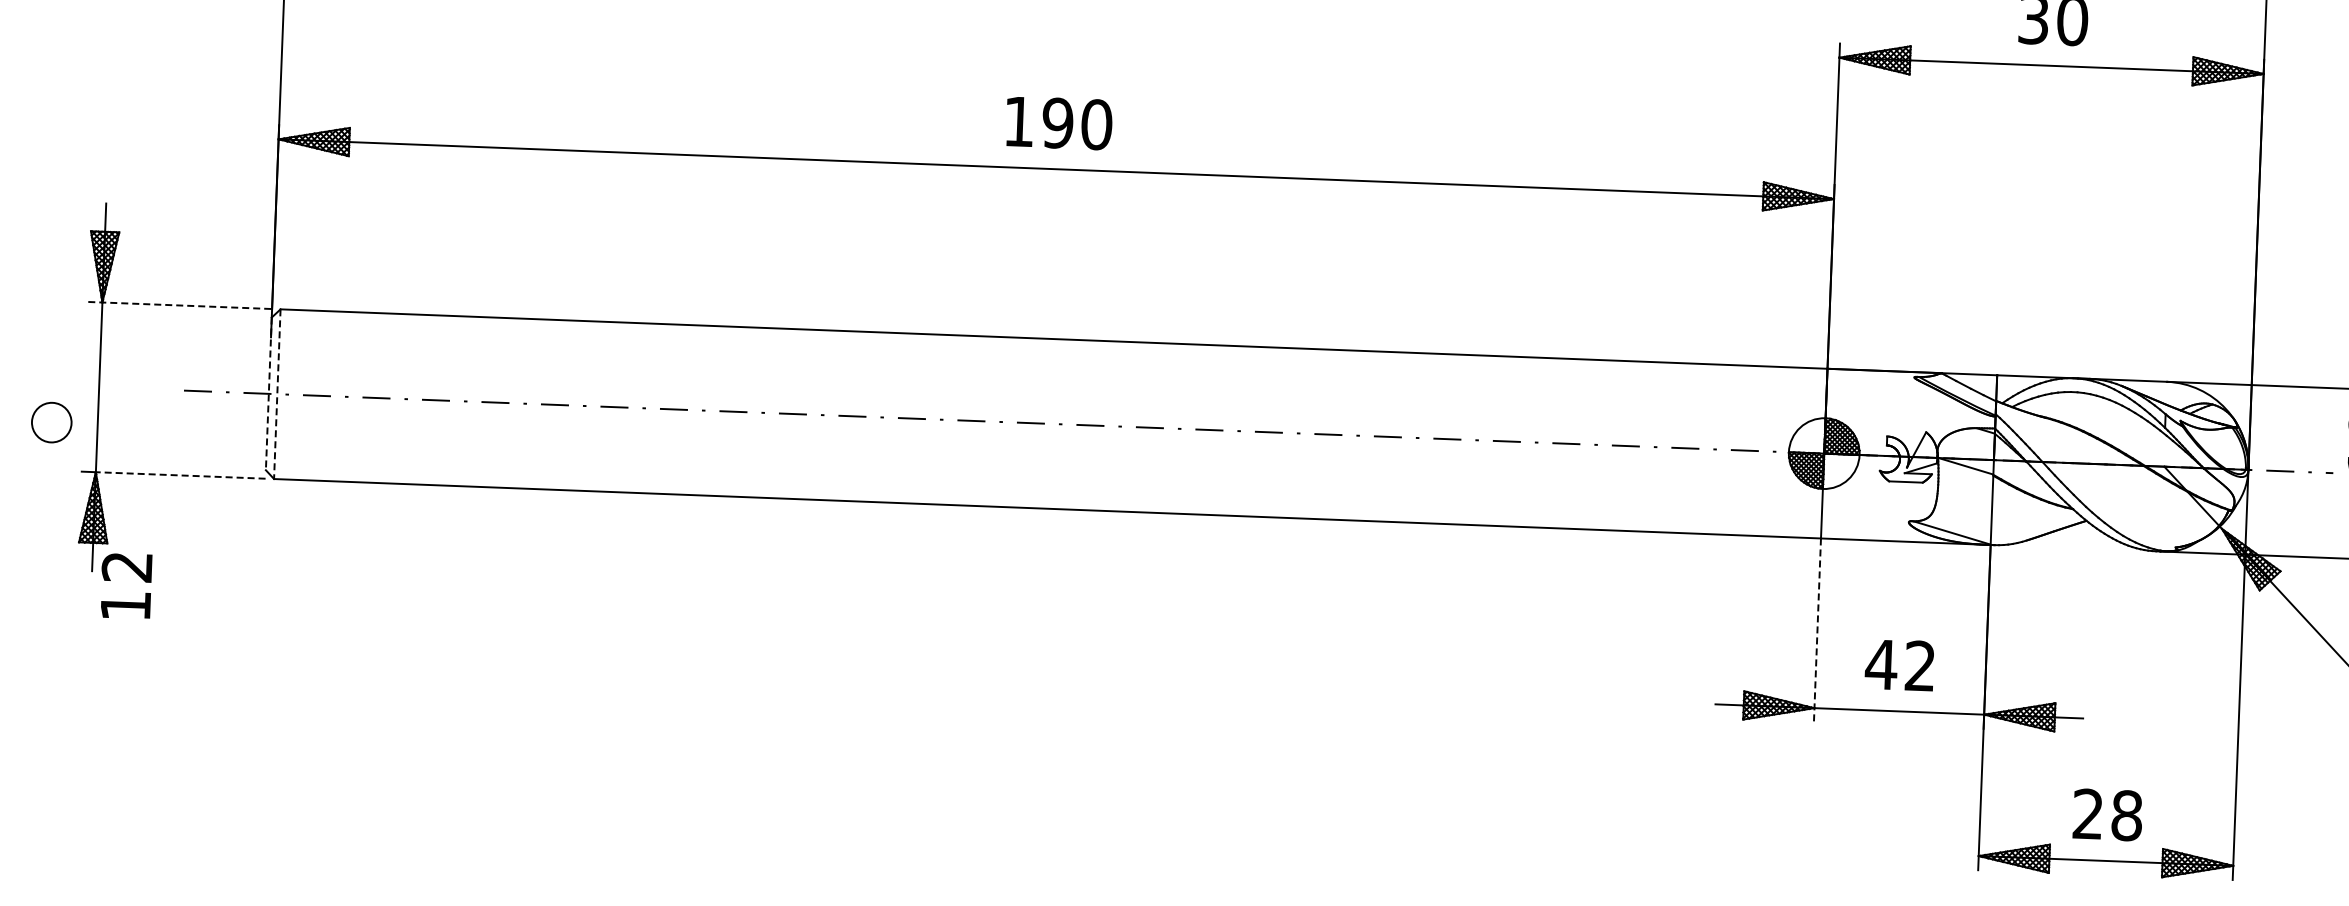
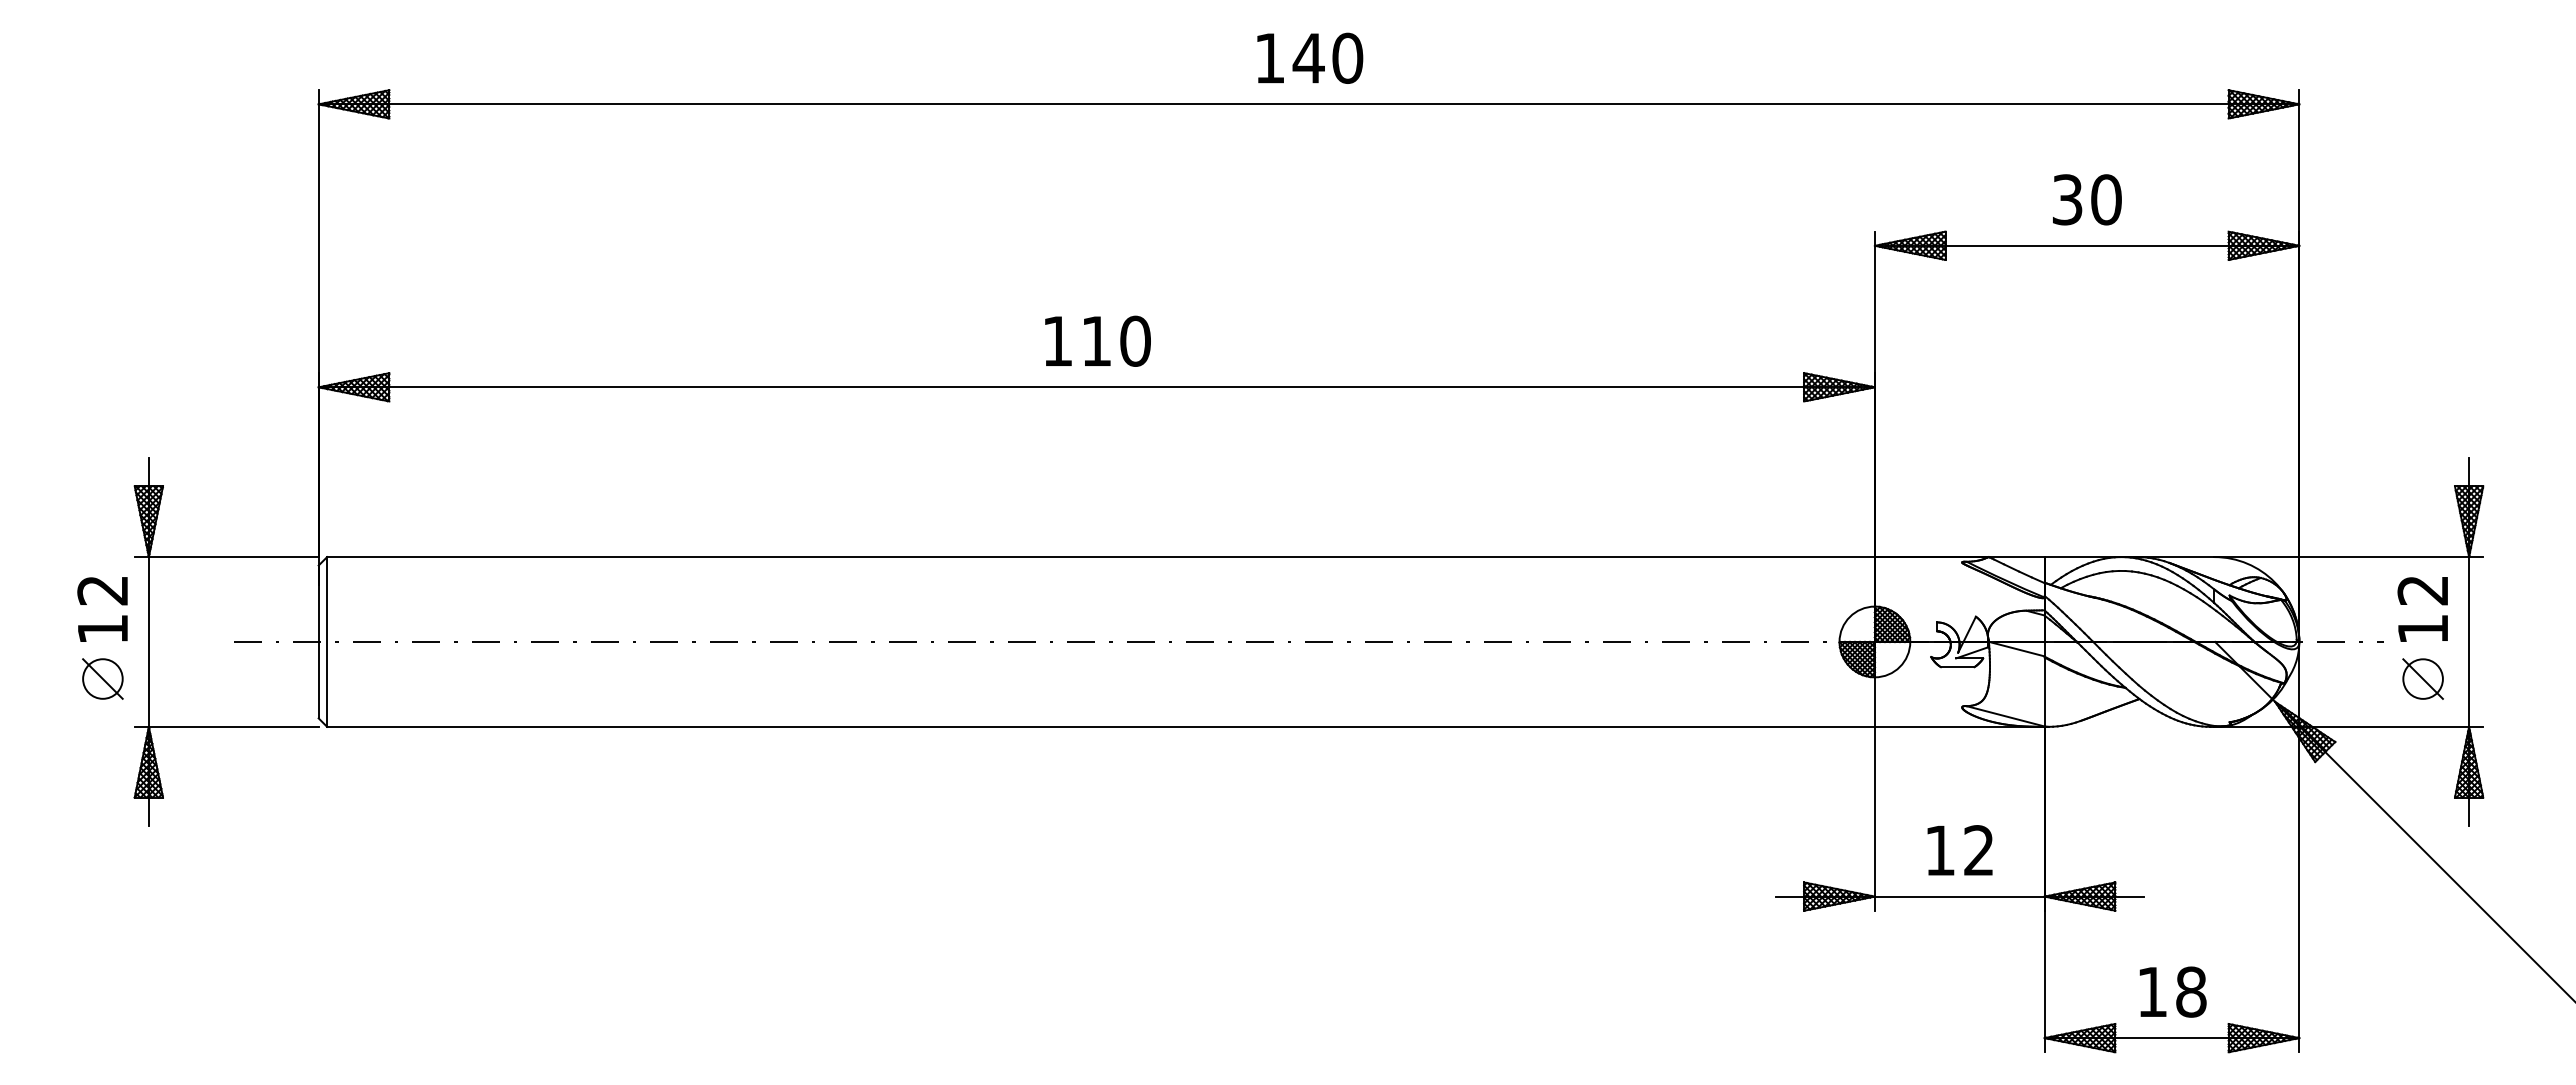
text: (1057, 122) -> (1096, 340), 190 -> 110
line: (179, 305) -> (226, 557), dashed -> solid
line: (277, 393) -> (327, 641), dashed -> solid
line: (268, 394) -> (318, 642), dashed -> solid
line: (51, 422) -> (102, 678), added
line: (180, 475) -> (233, 726), dashed -> solid
text: (126, 586) -> (102, 609), moved
line: (1817, 630) -> (1874, 818), dashed -> solid
text: (1881, 664) -> (1940, 850), 42 -> 12
text: (2087, 813) -> (2151, 991), 28 -> 18

